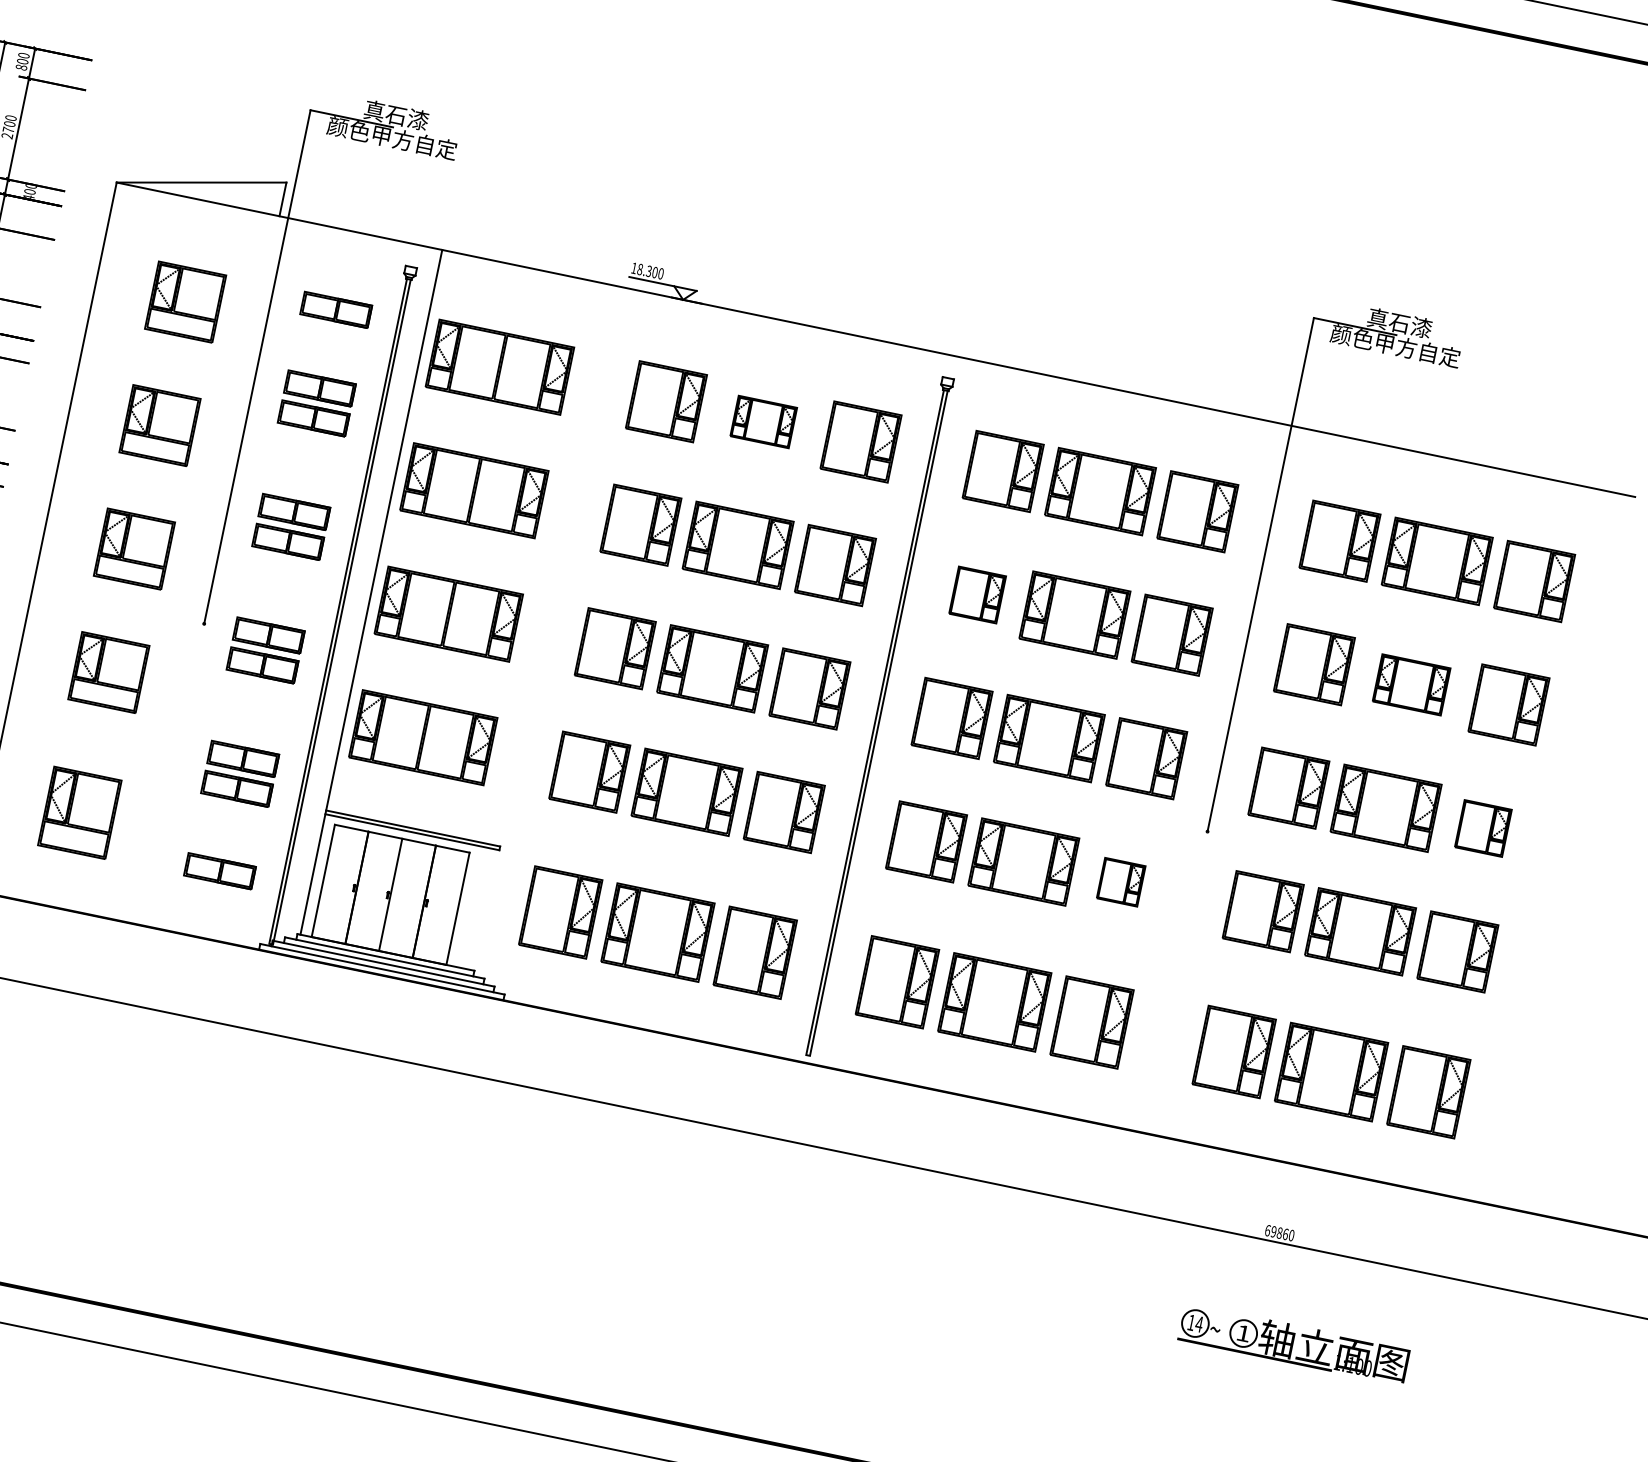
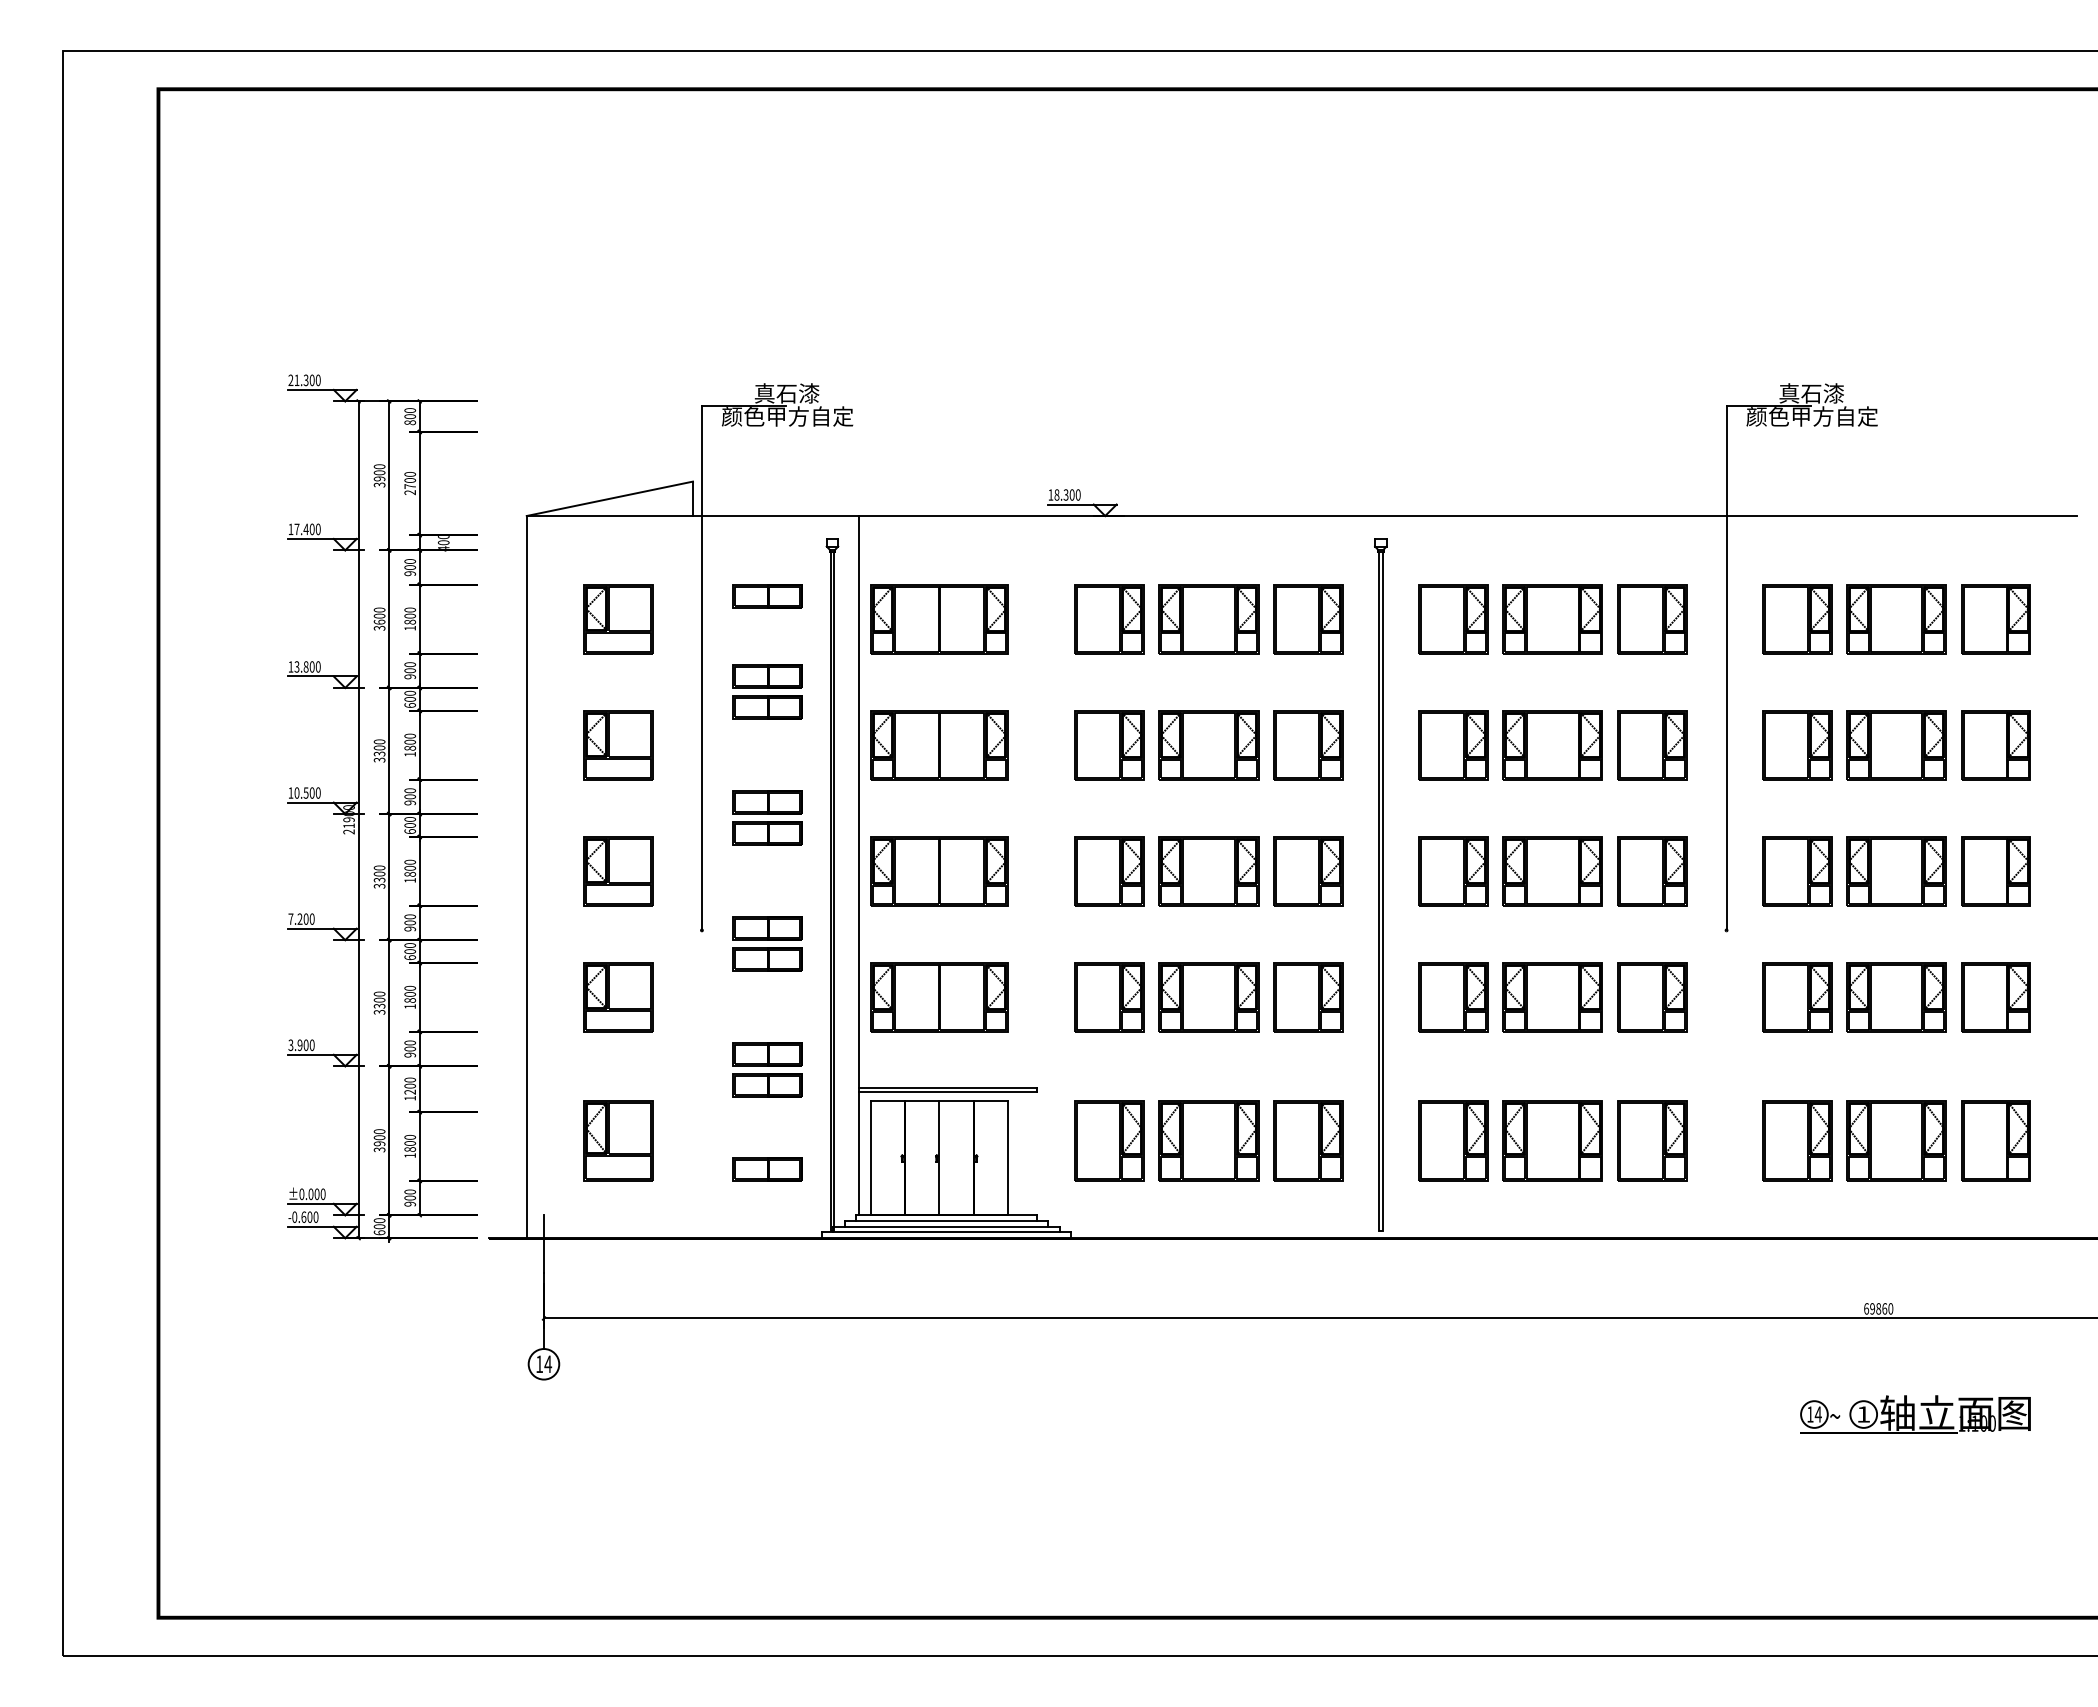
part: (763, 422) -> (1208, 619), size x1.67
part: (977, 595) -> (1453, 745), size x1.43
part: (1411, 685) -> (1896, 745), size x1.43
part: (1482, 828) -> (1995, 871), size x1.43
part: (1121, 882) -> (1652, 997), size x1.67

